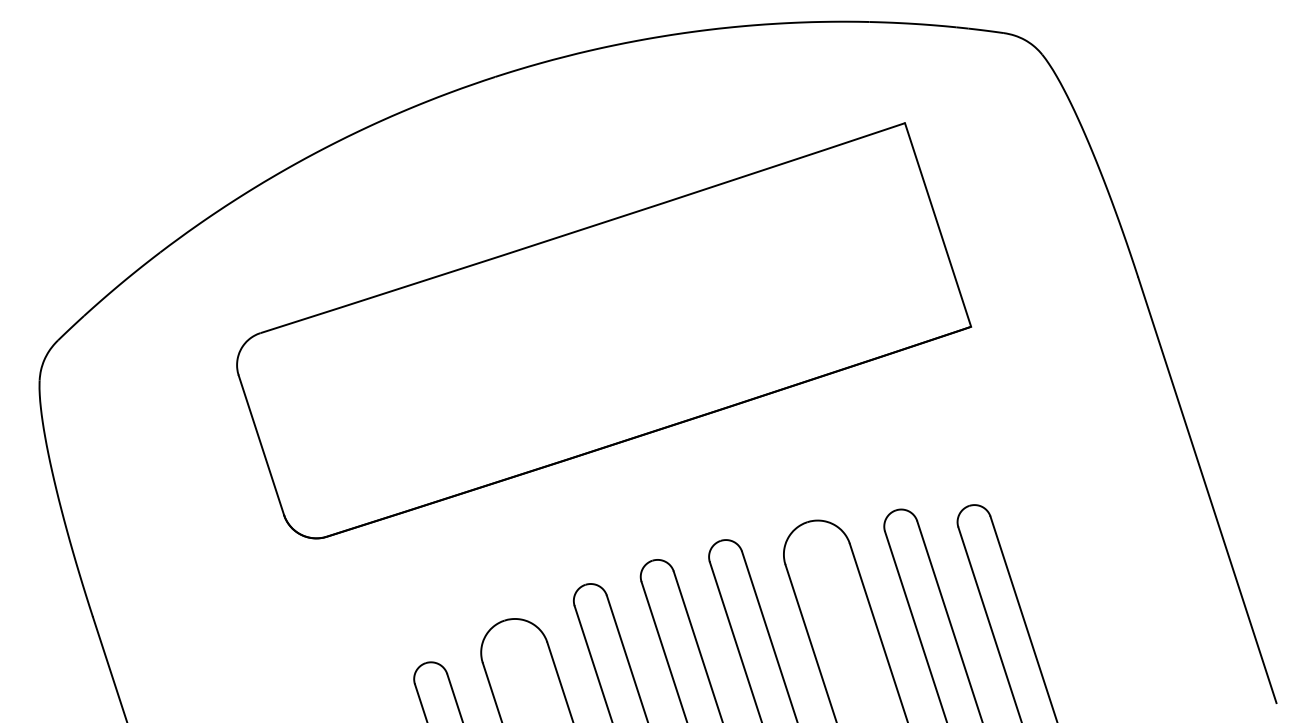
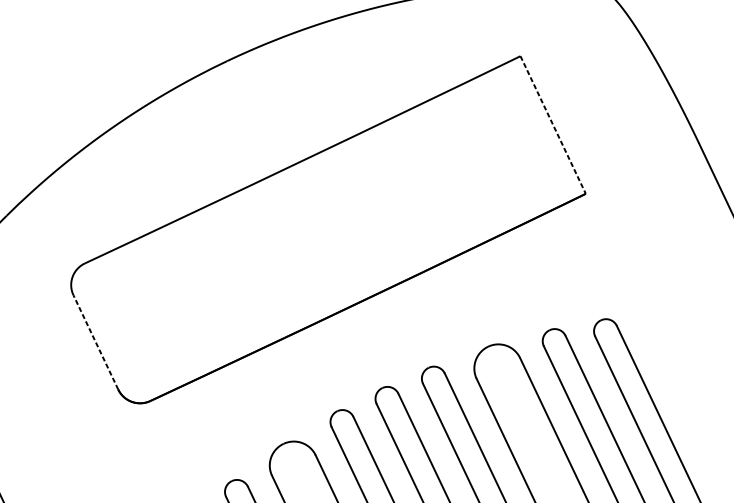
line: (938, 225) -> (553, 125), solid -> dashed
line: (261, 444) -> (95, 341), solid -> dashed

